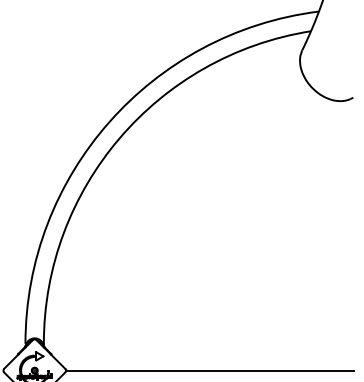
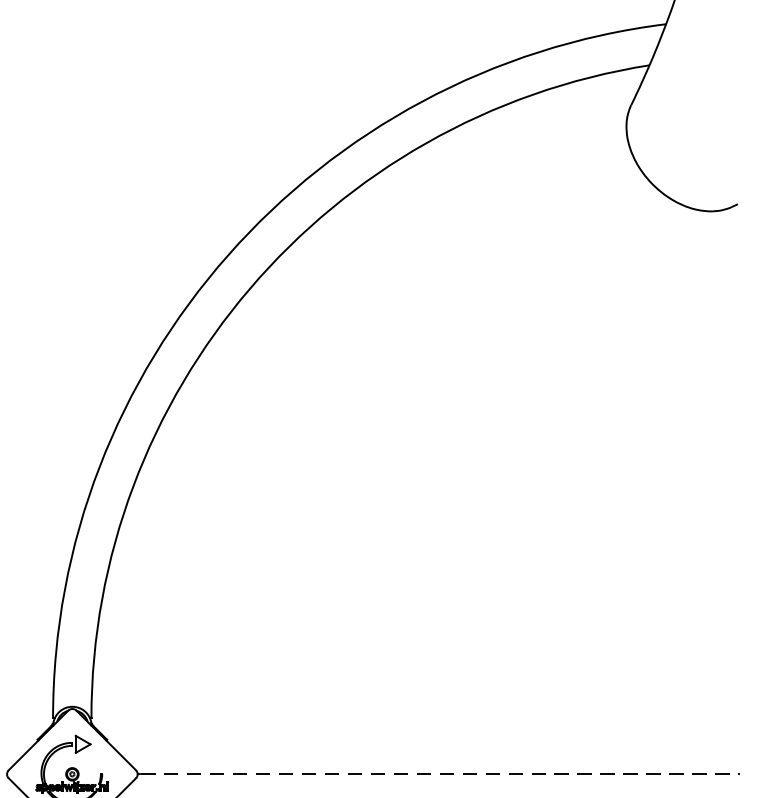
line: (211, 370) -> (441, 773), solid -> dashed

